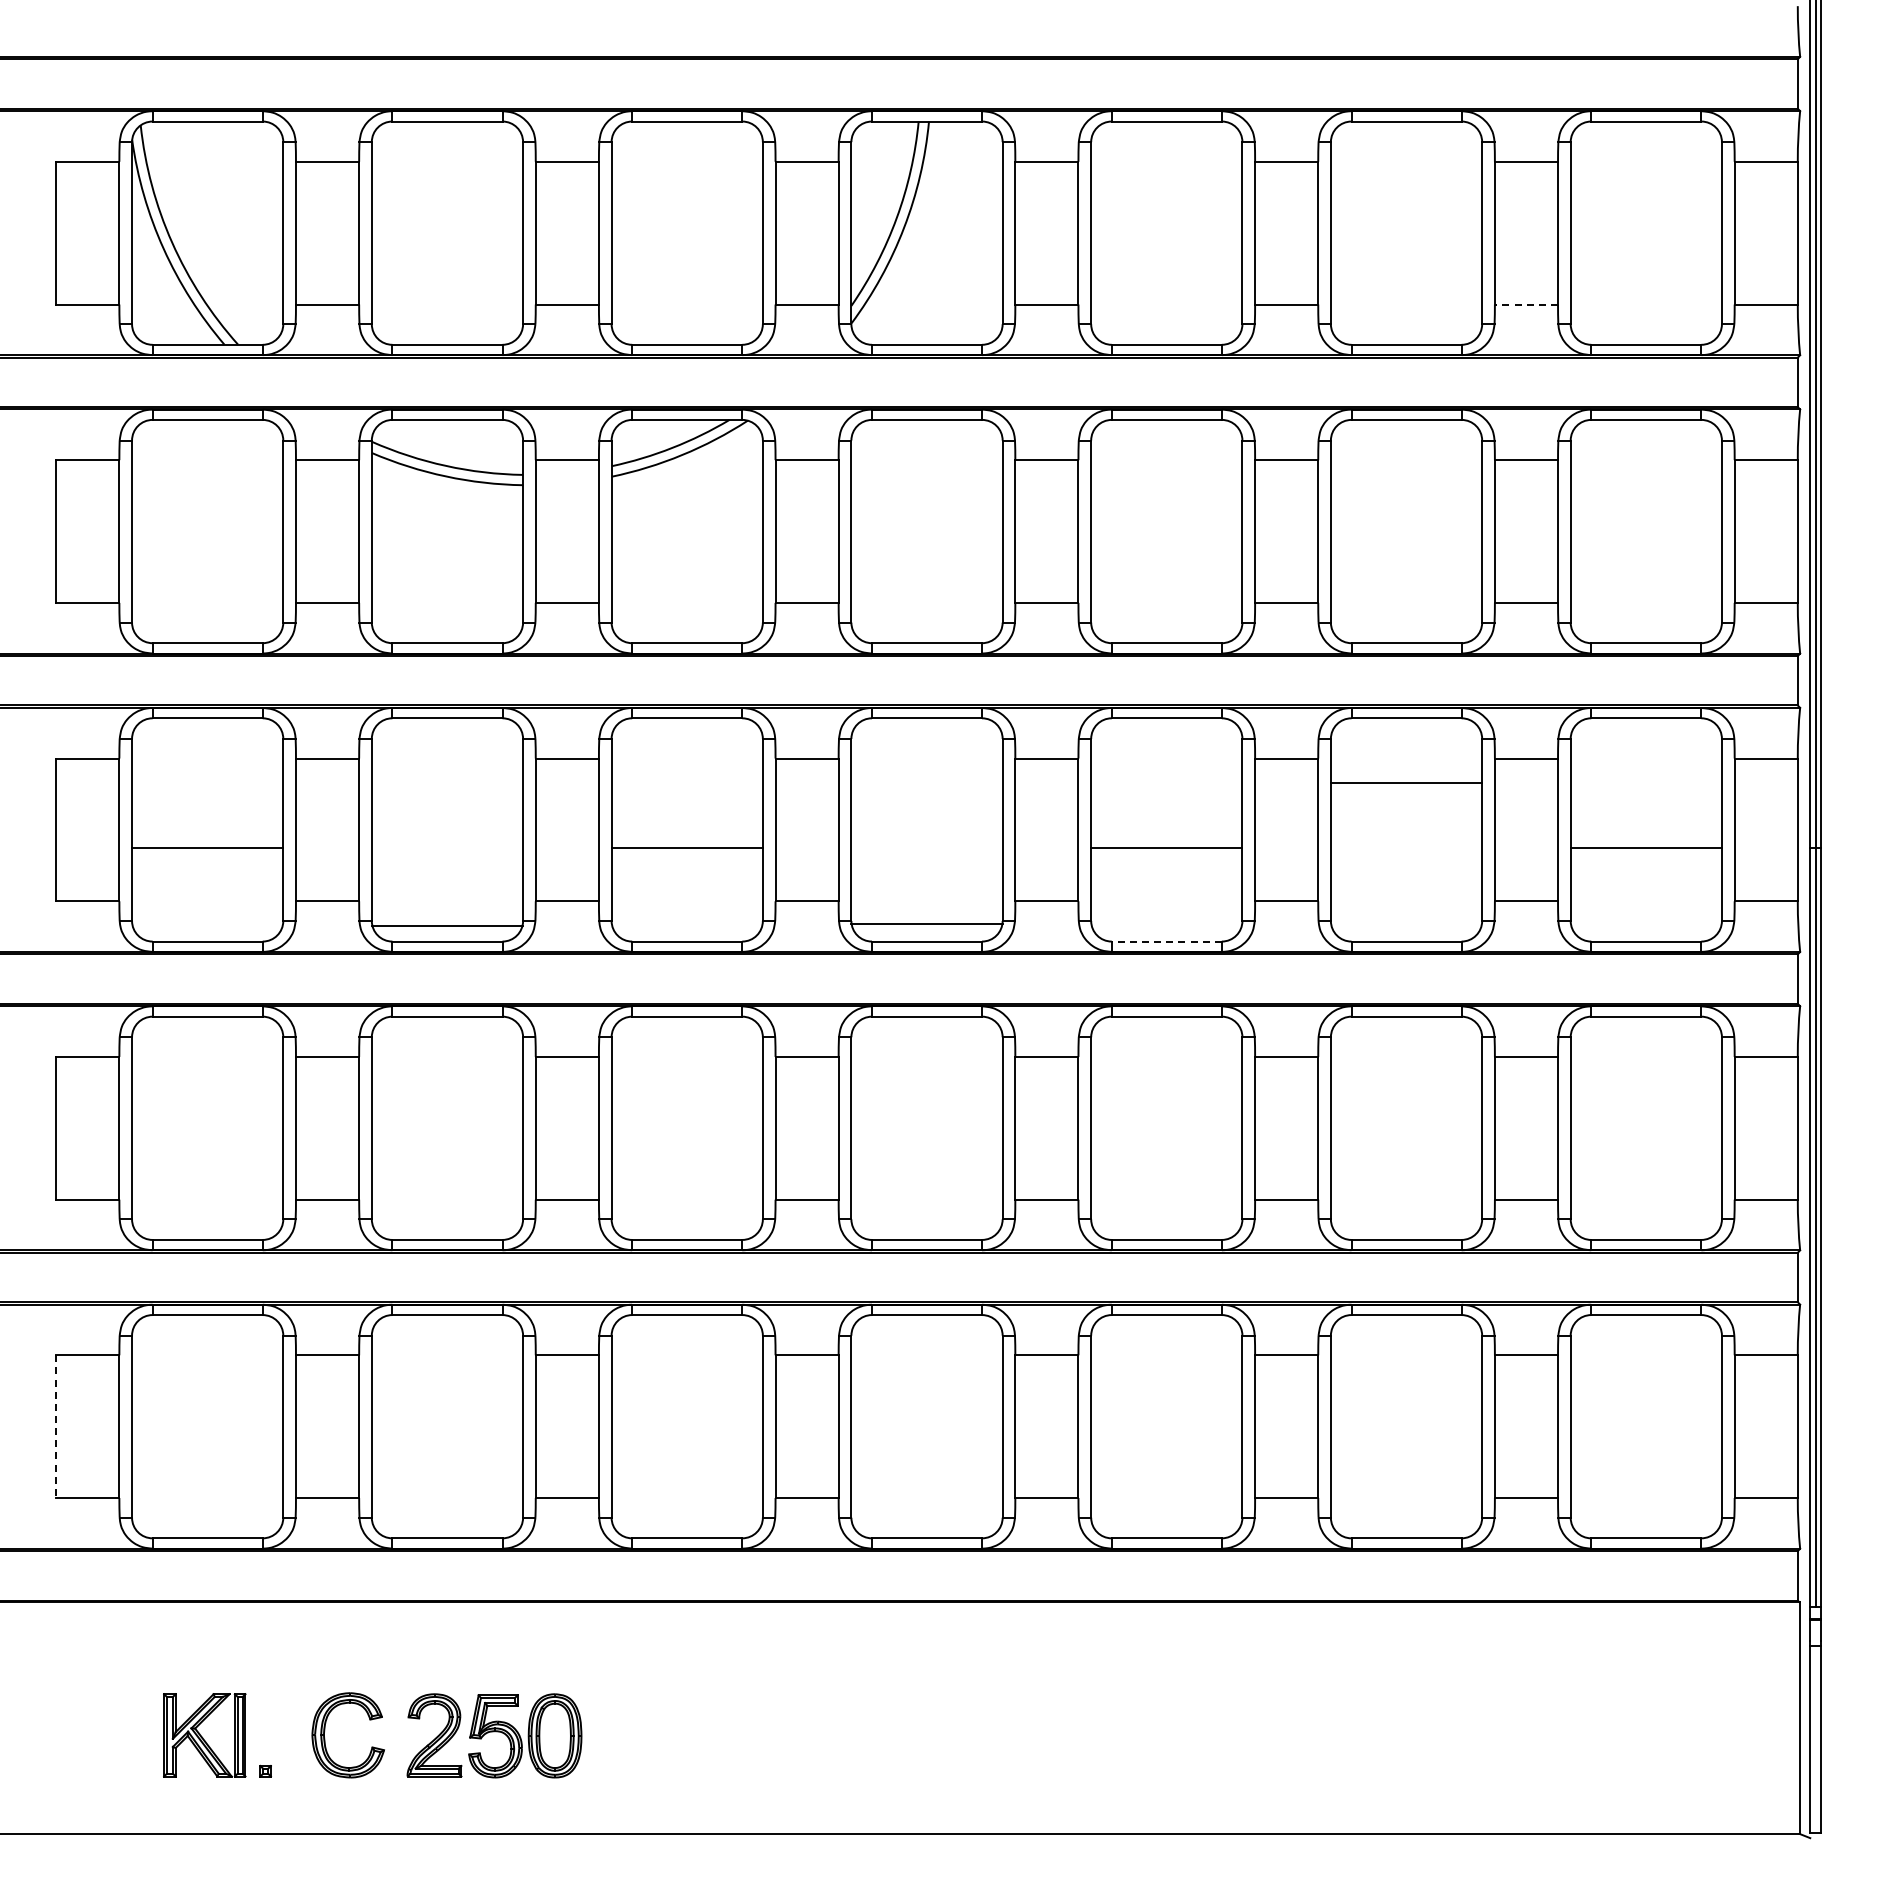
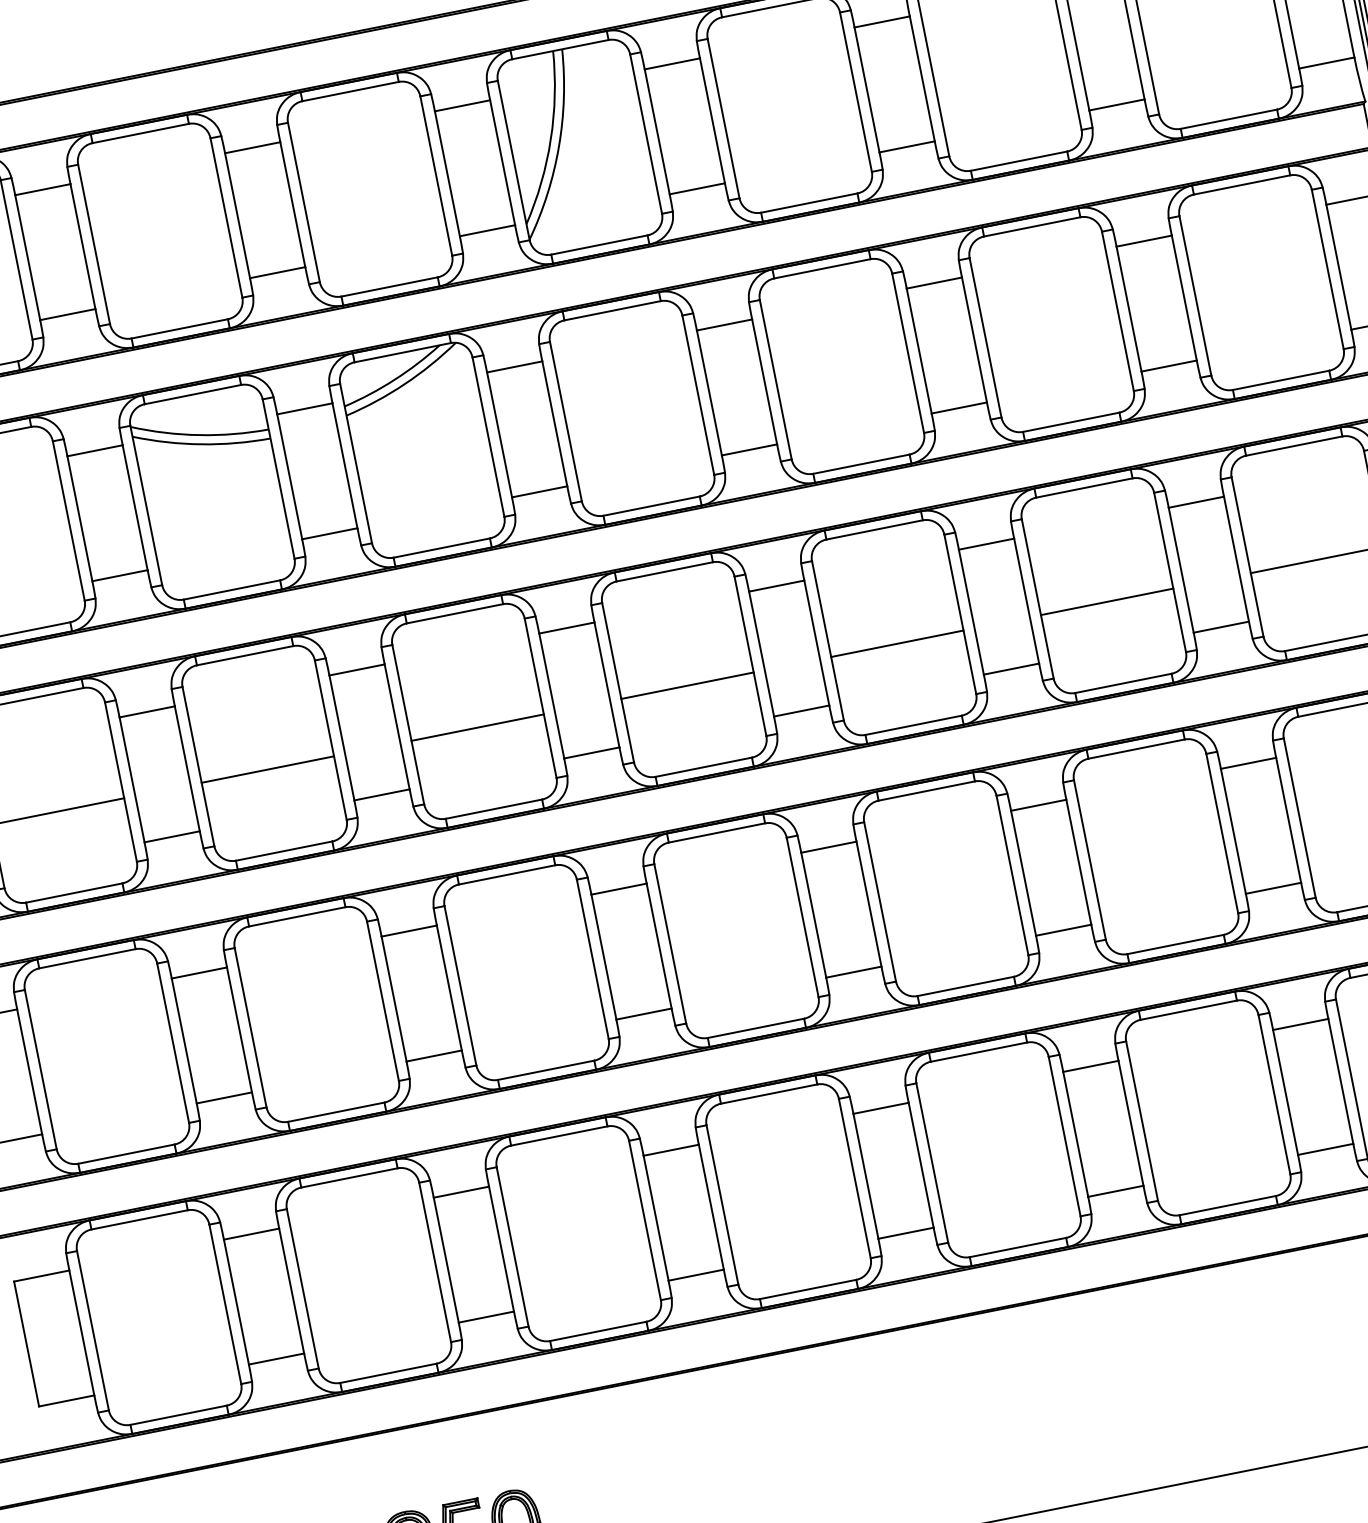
line: (1526, 304) -> (1117, 104), dashed -> solid
line: (1406, 783) -> (1107, 601), moved
line: (926, 924) -> (687, 685), moved
line: (447, 926) -> (267, 769), moved
line: (1166, 941) -> (913, 725), dashed -> solid
line: (56, 1427) -> (26, 1344), dashed -> solid

